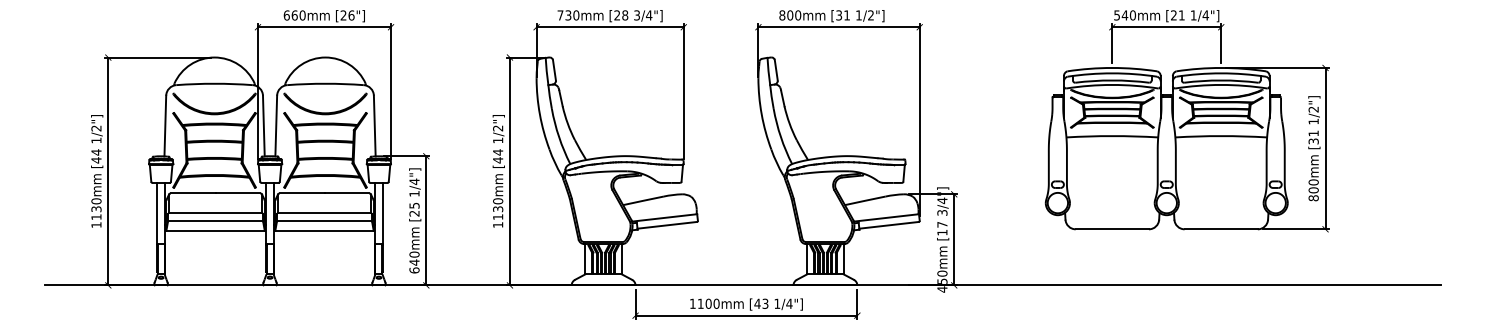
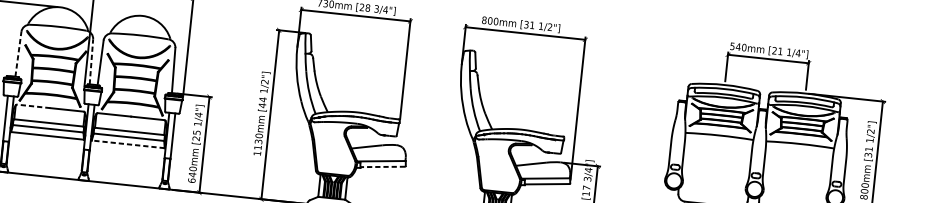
line: (165, 125) -> (18, 53), solid -> dashed
line: (263, 125) -> (91, 61), solid -> dashed
line: (192, 193) -> (33, 106), solid -> dashed
line: (667, 225) -> (382, 167), solid -> dashed
line: (324, 230) -> (128, 144), solid -> dashed

